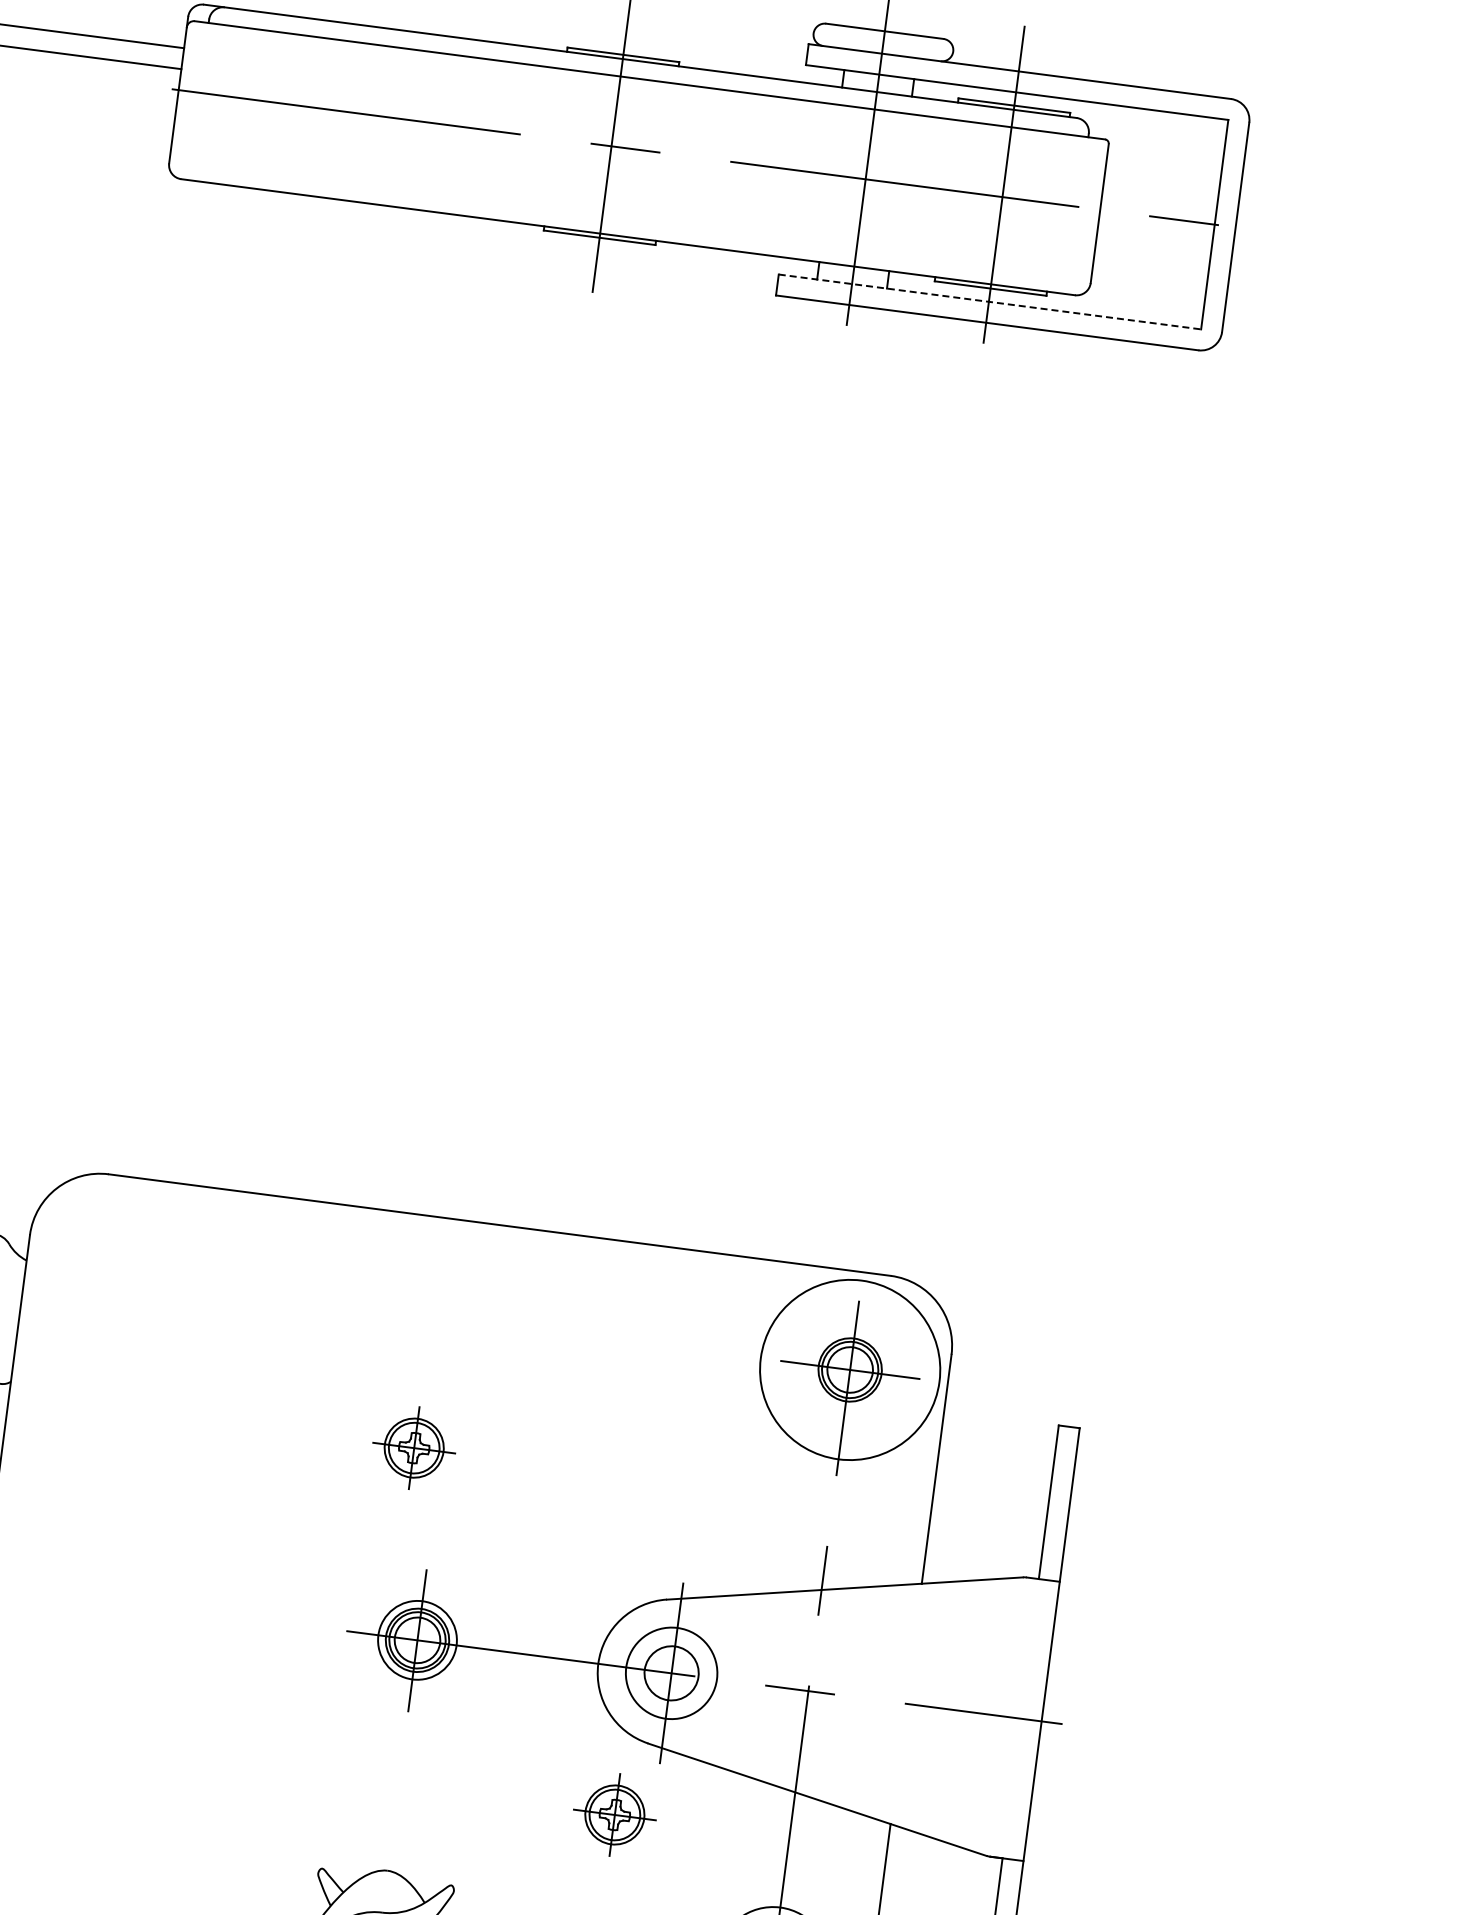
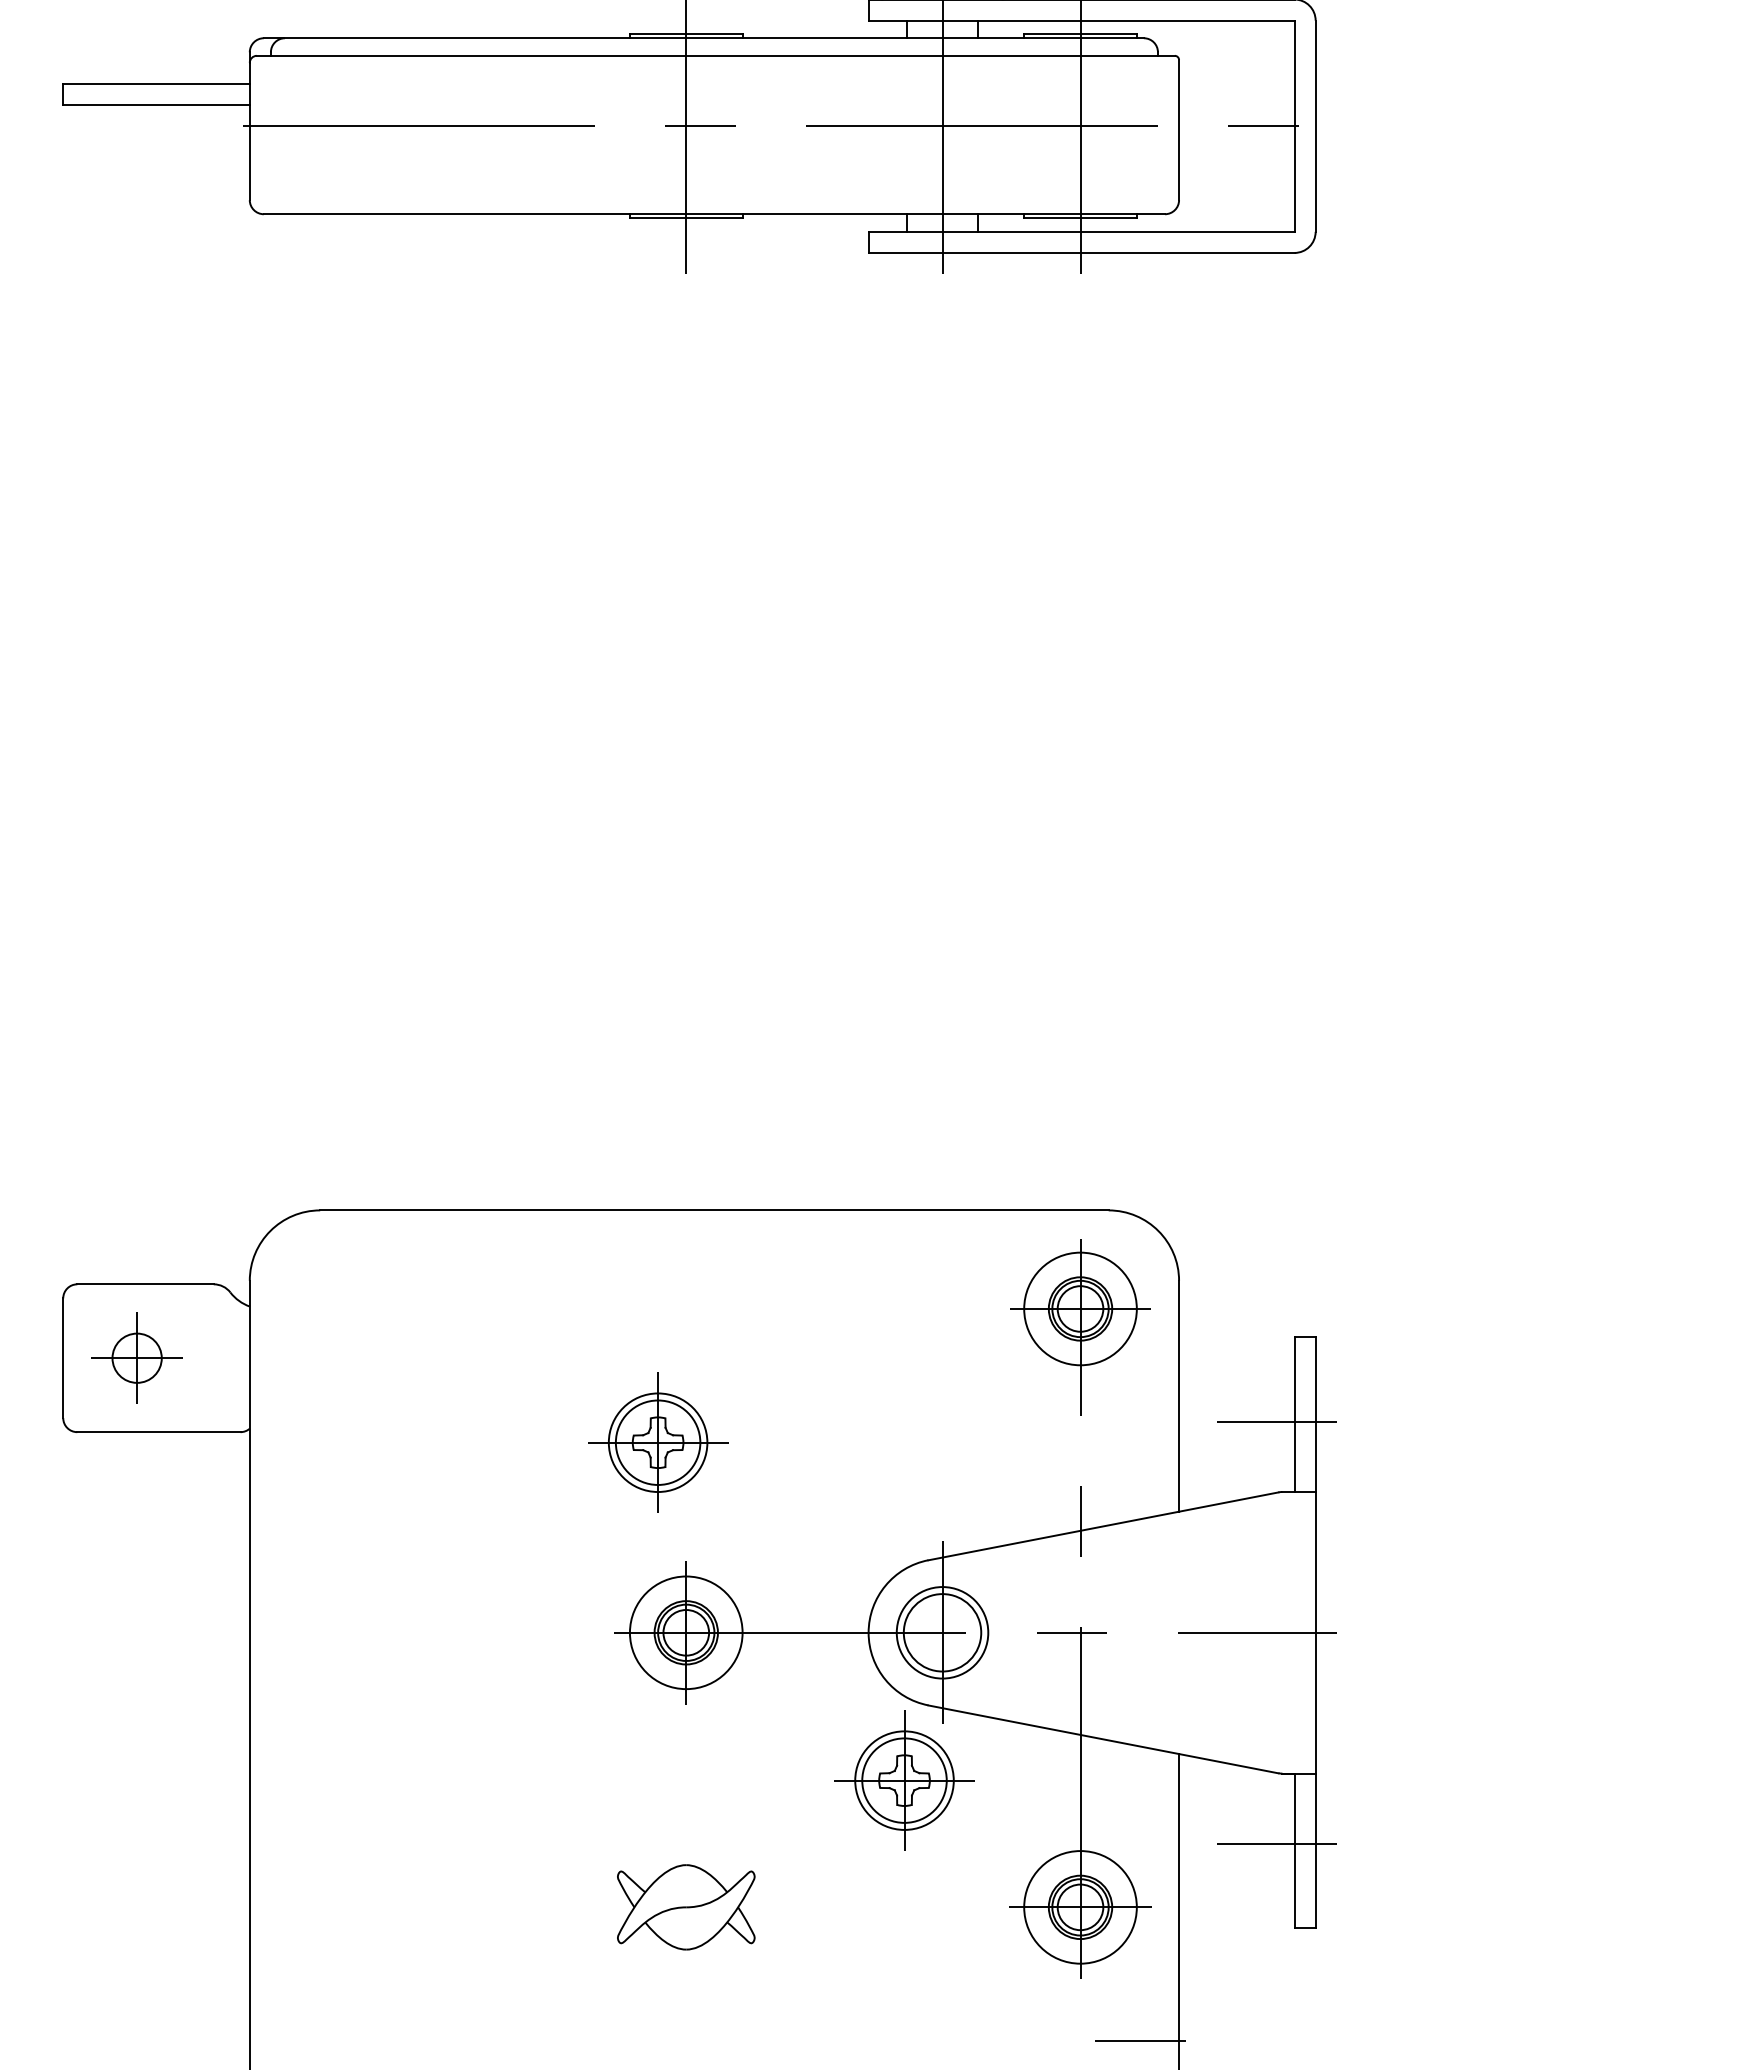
line: (989, 301) -> (1081, 231), dashed -> solid
circle: (850, 1369) -> (1080, 1308), size x0.62
part: (414, 1448) -> (658, 1442), size x1.67
line: (1030, 1506) -> (1276, 1421), added
circle: (416, 1639) -> (685, 1632), size x1.43
circle: (671, 1673) -> (942, 1632), size x1.43
part: (614, 1814) -> (904, 1780), size x1.67

